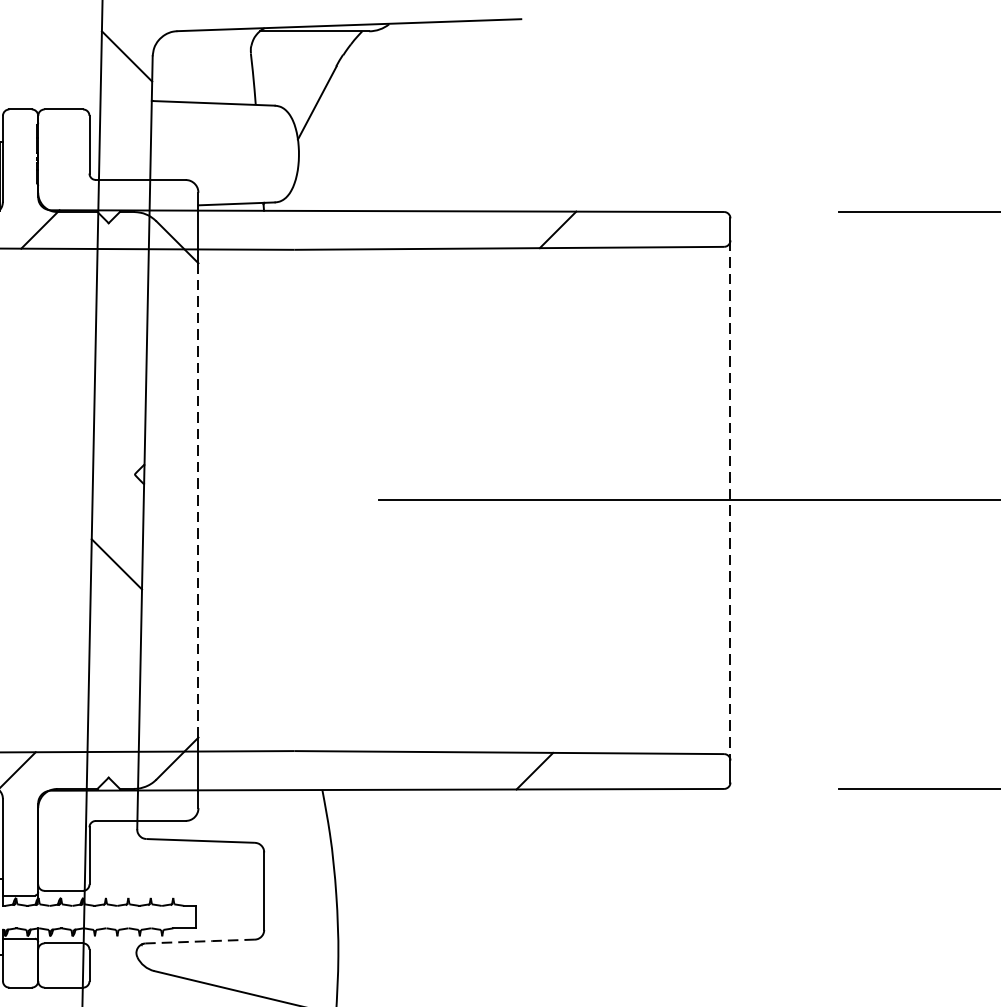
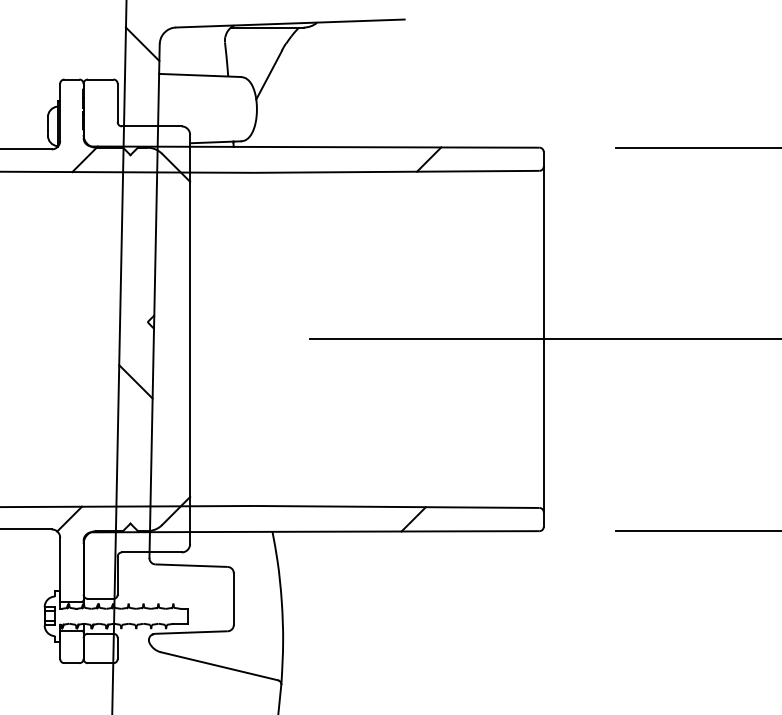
line: (198, 500) -> (190, 339), dashed -> solid
line: (730, 500) -> (543, 339), dashed -> solid
line: (200, 941) -> (191, 632), dashed -> solid

